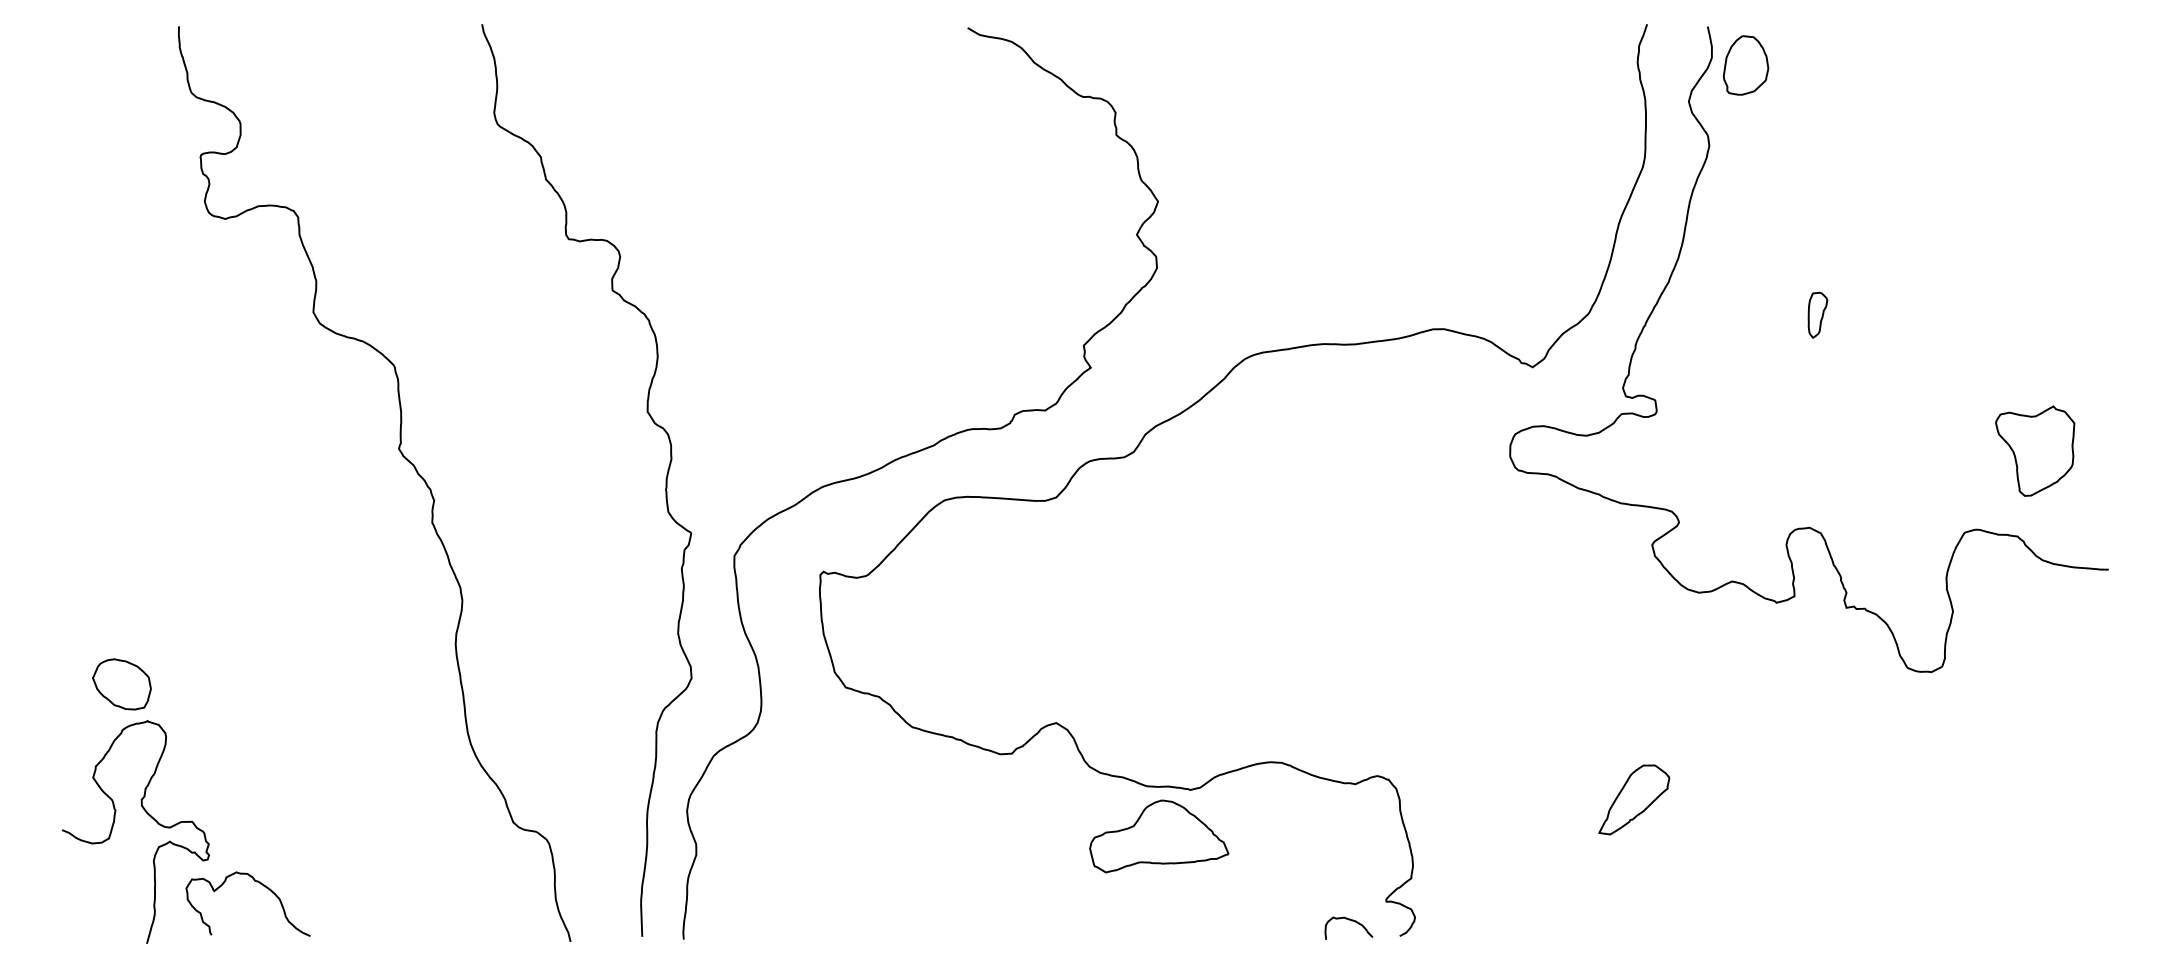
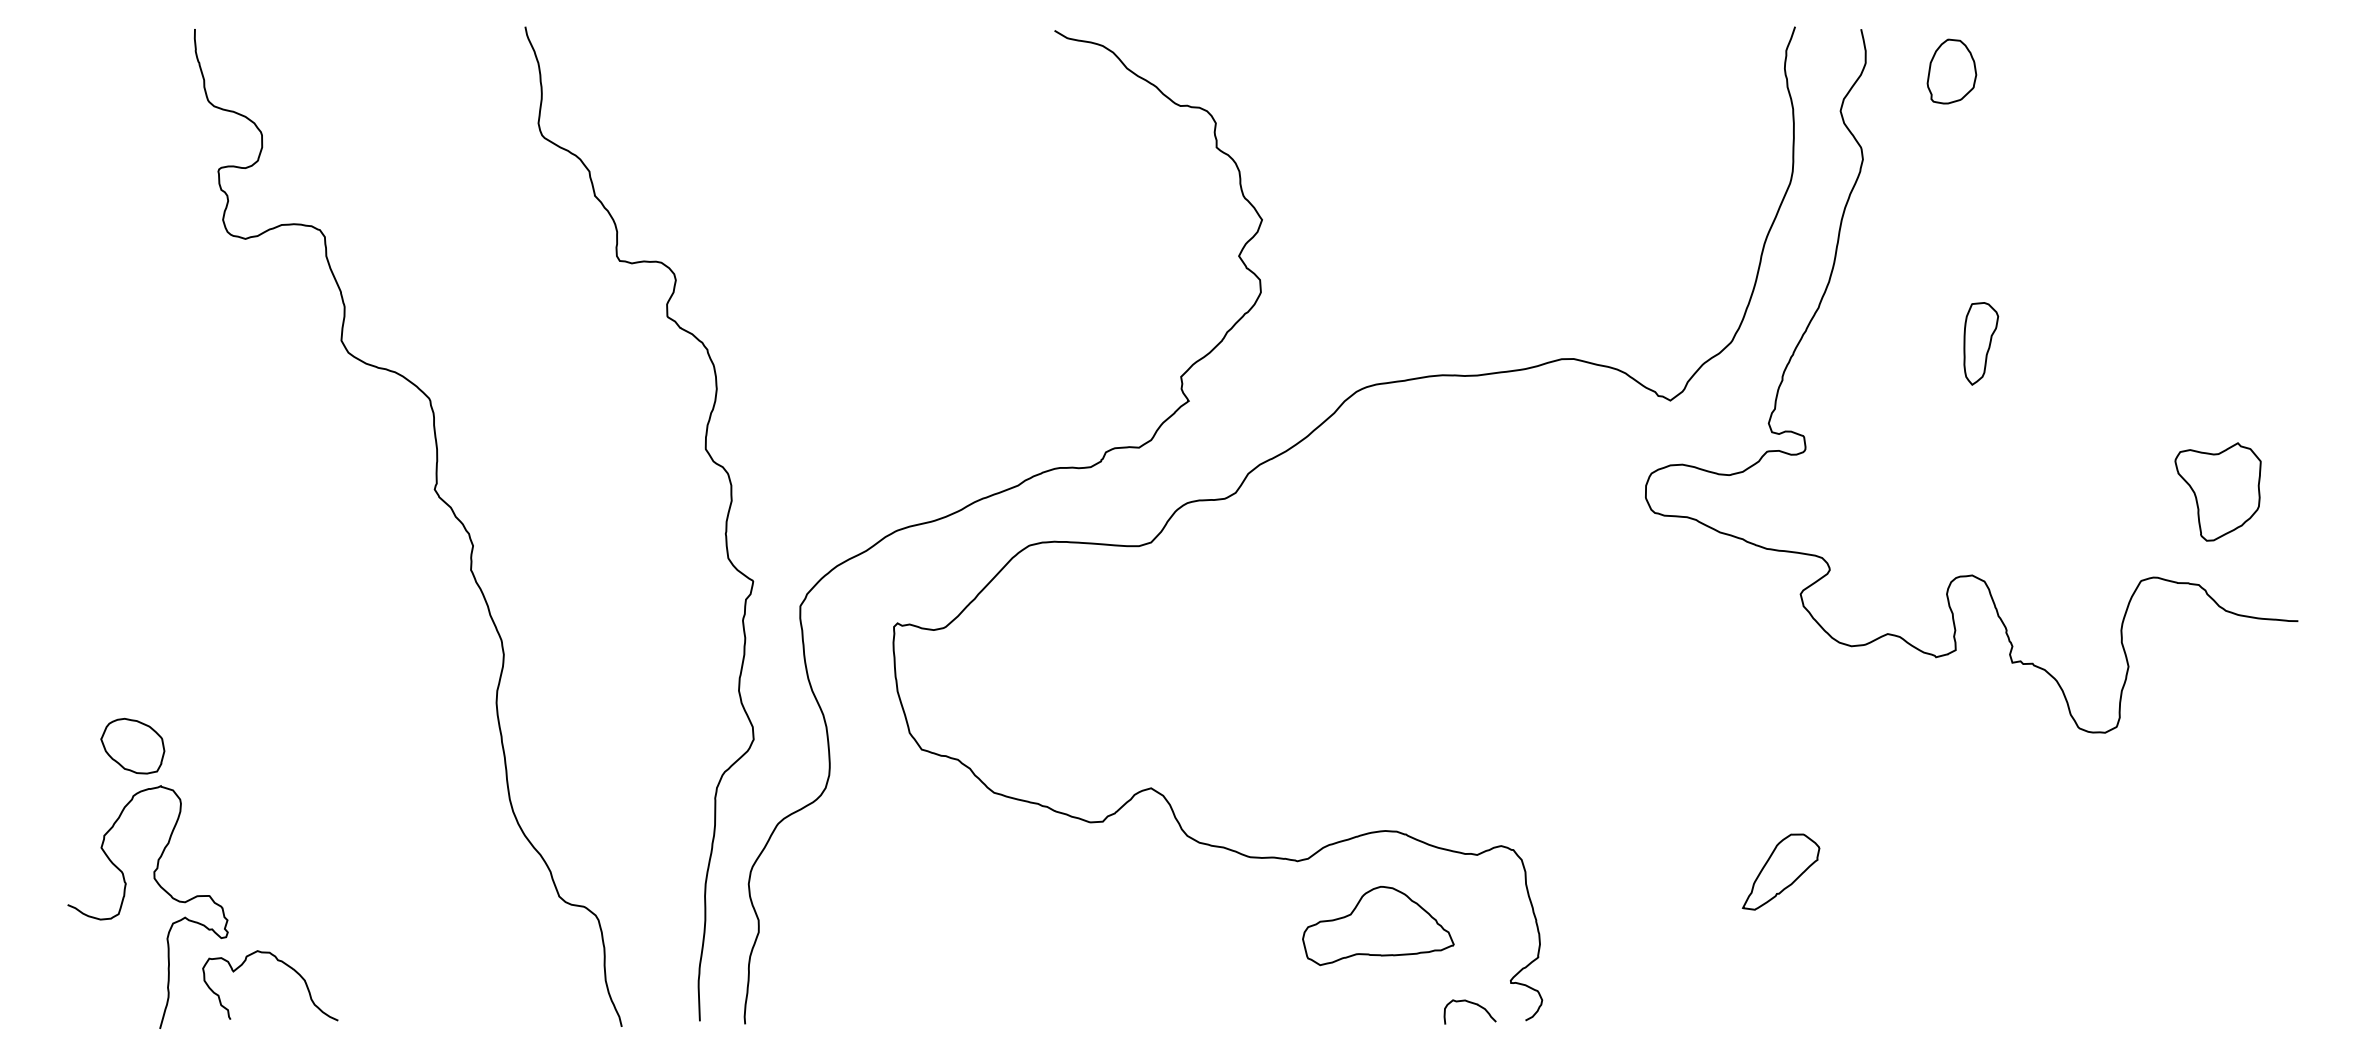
part: (1745, 65) -> (1951, 71), moved
part: (1818, 314) -> (1981, 343), size x1.67
part: (1159, 836) -> (1378, 926), moved

